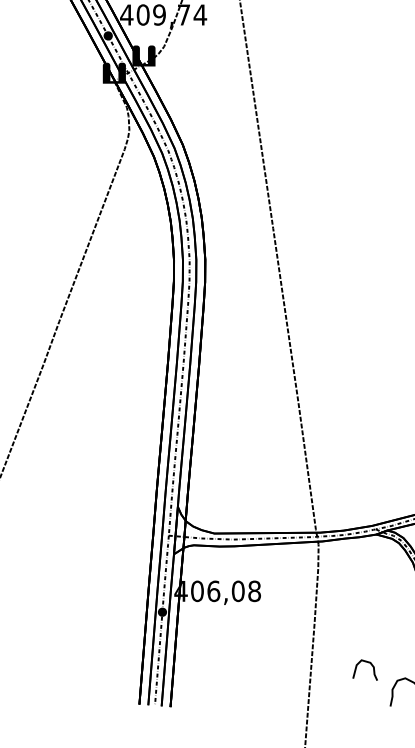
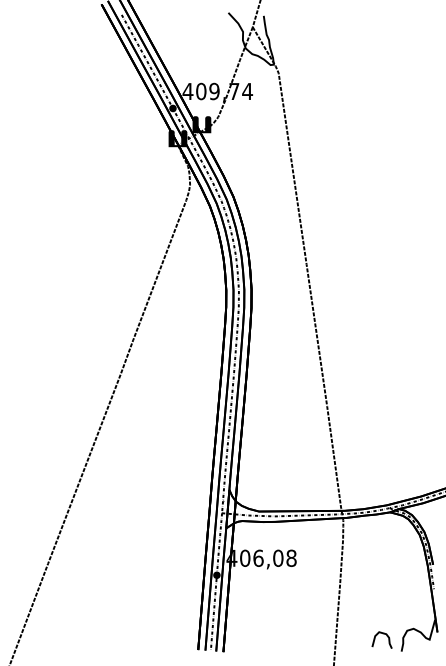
curve: (365, 663) -> (382, 634), moved

